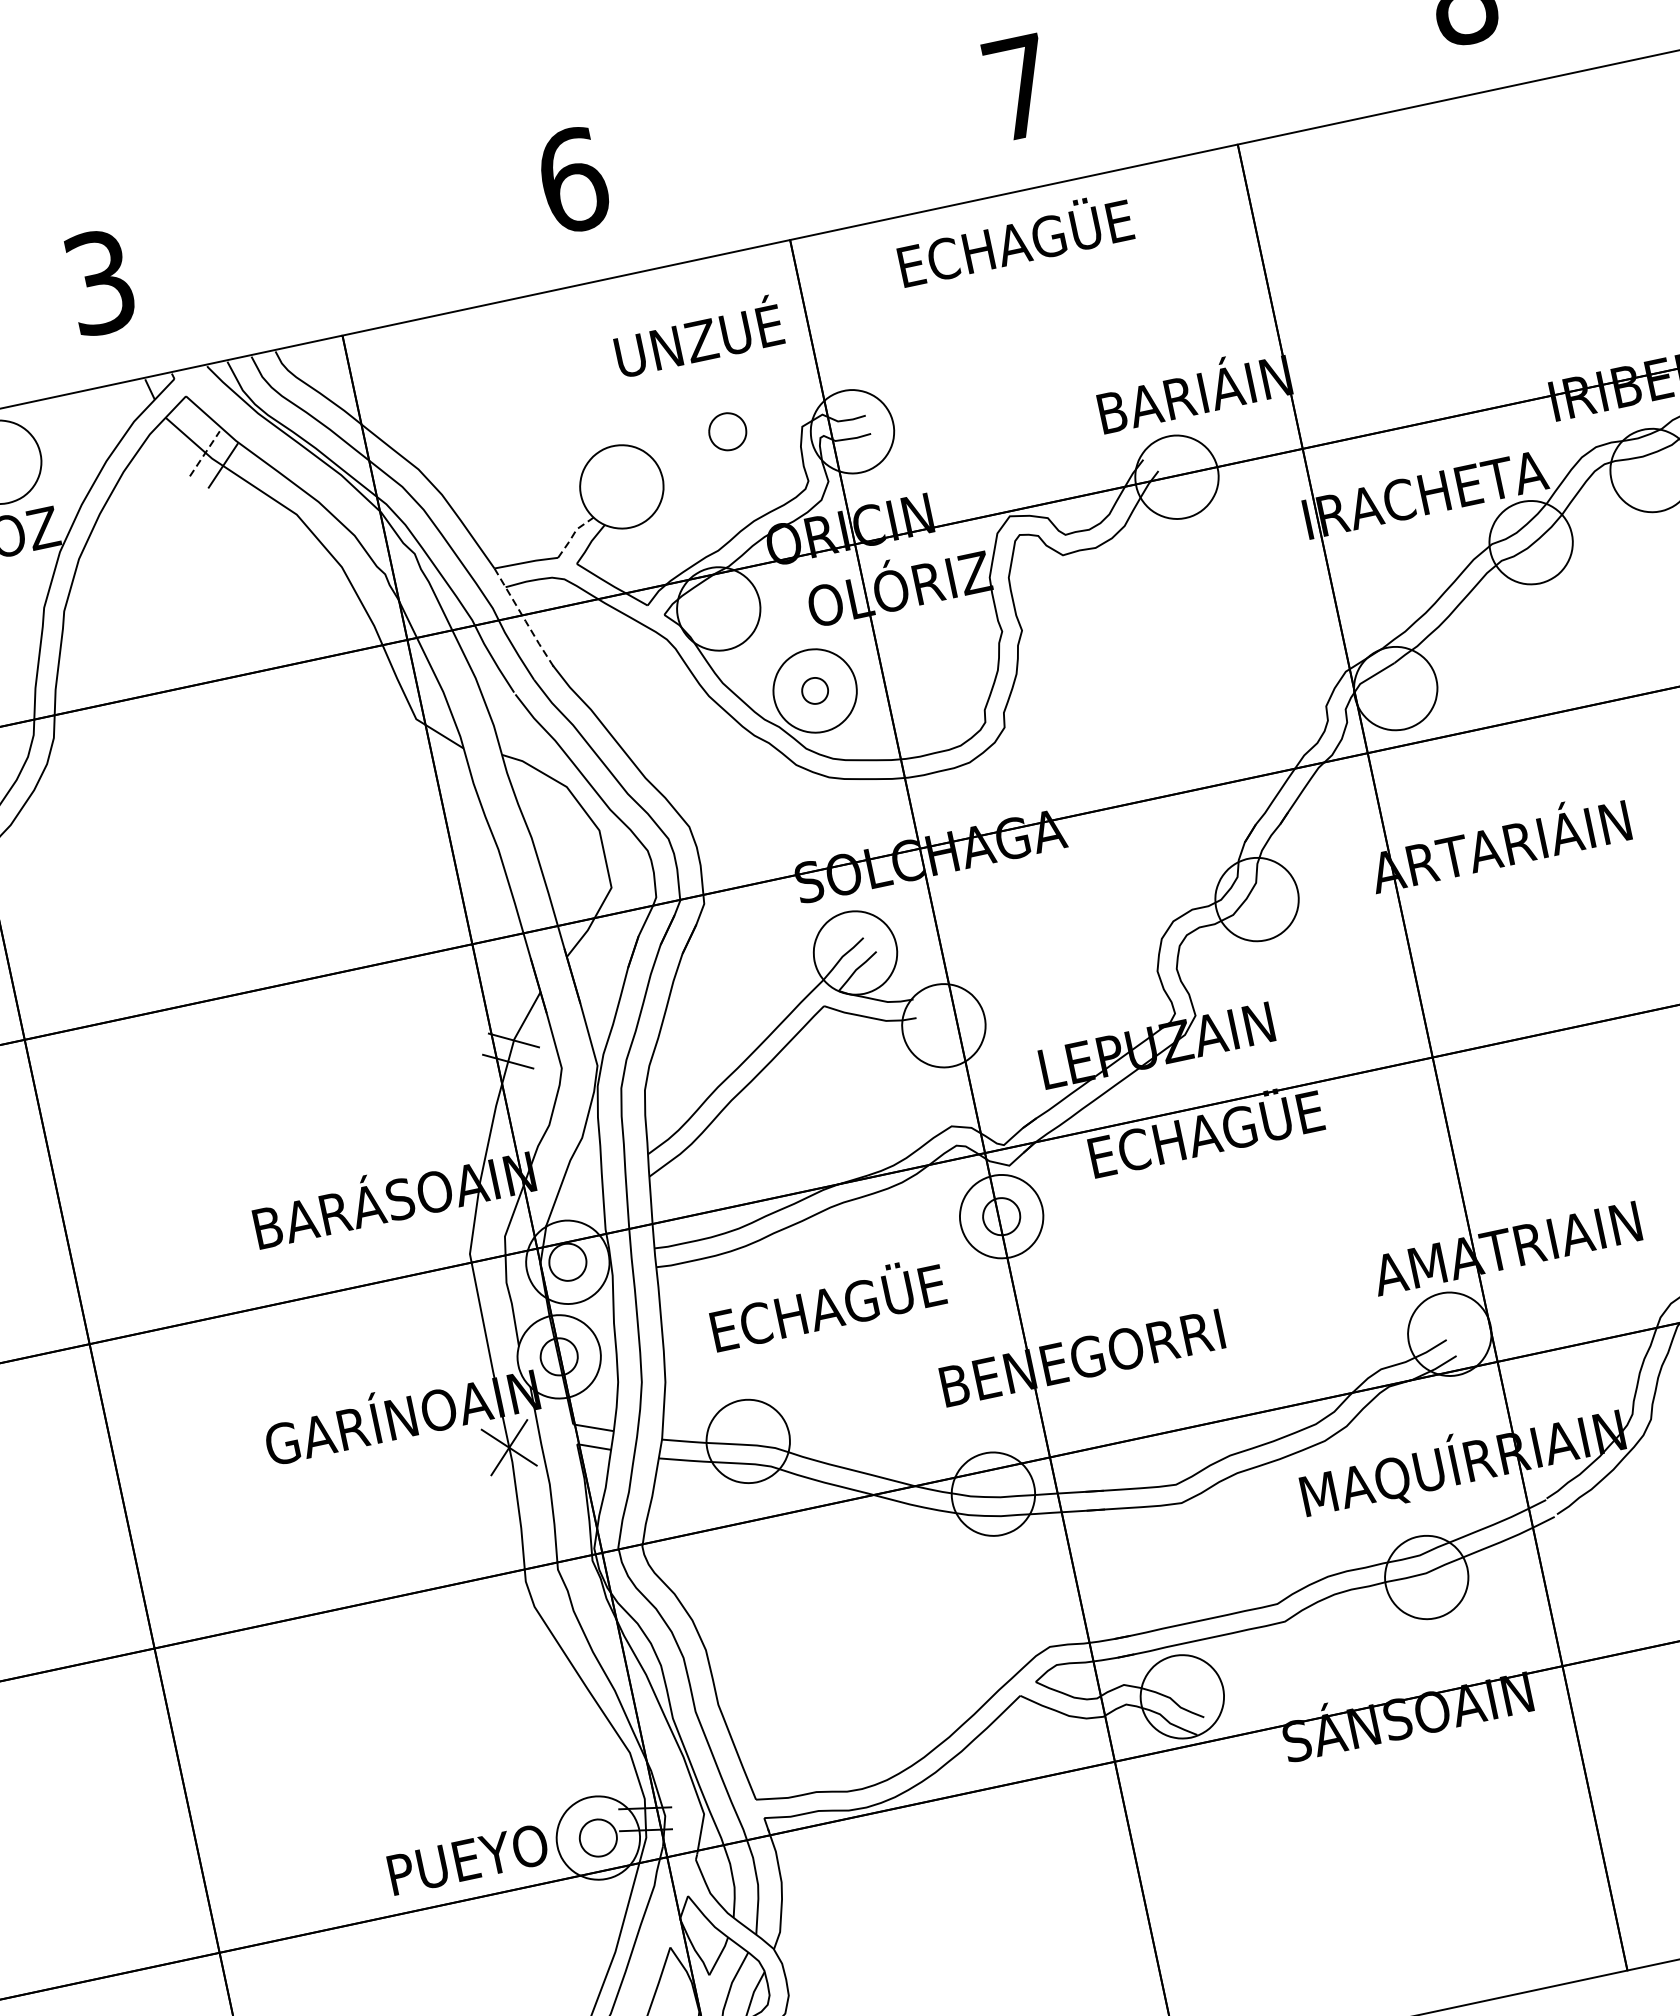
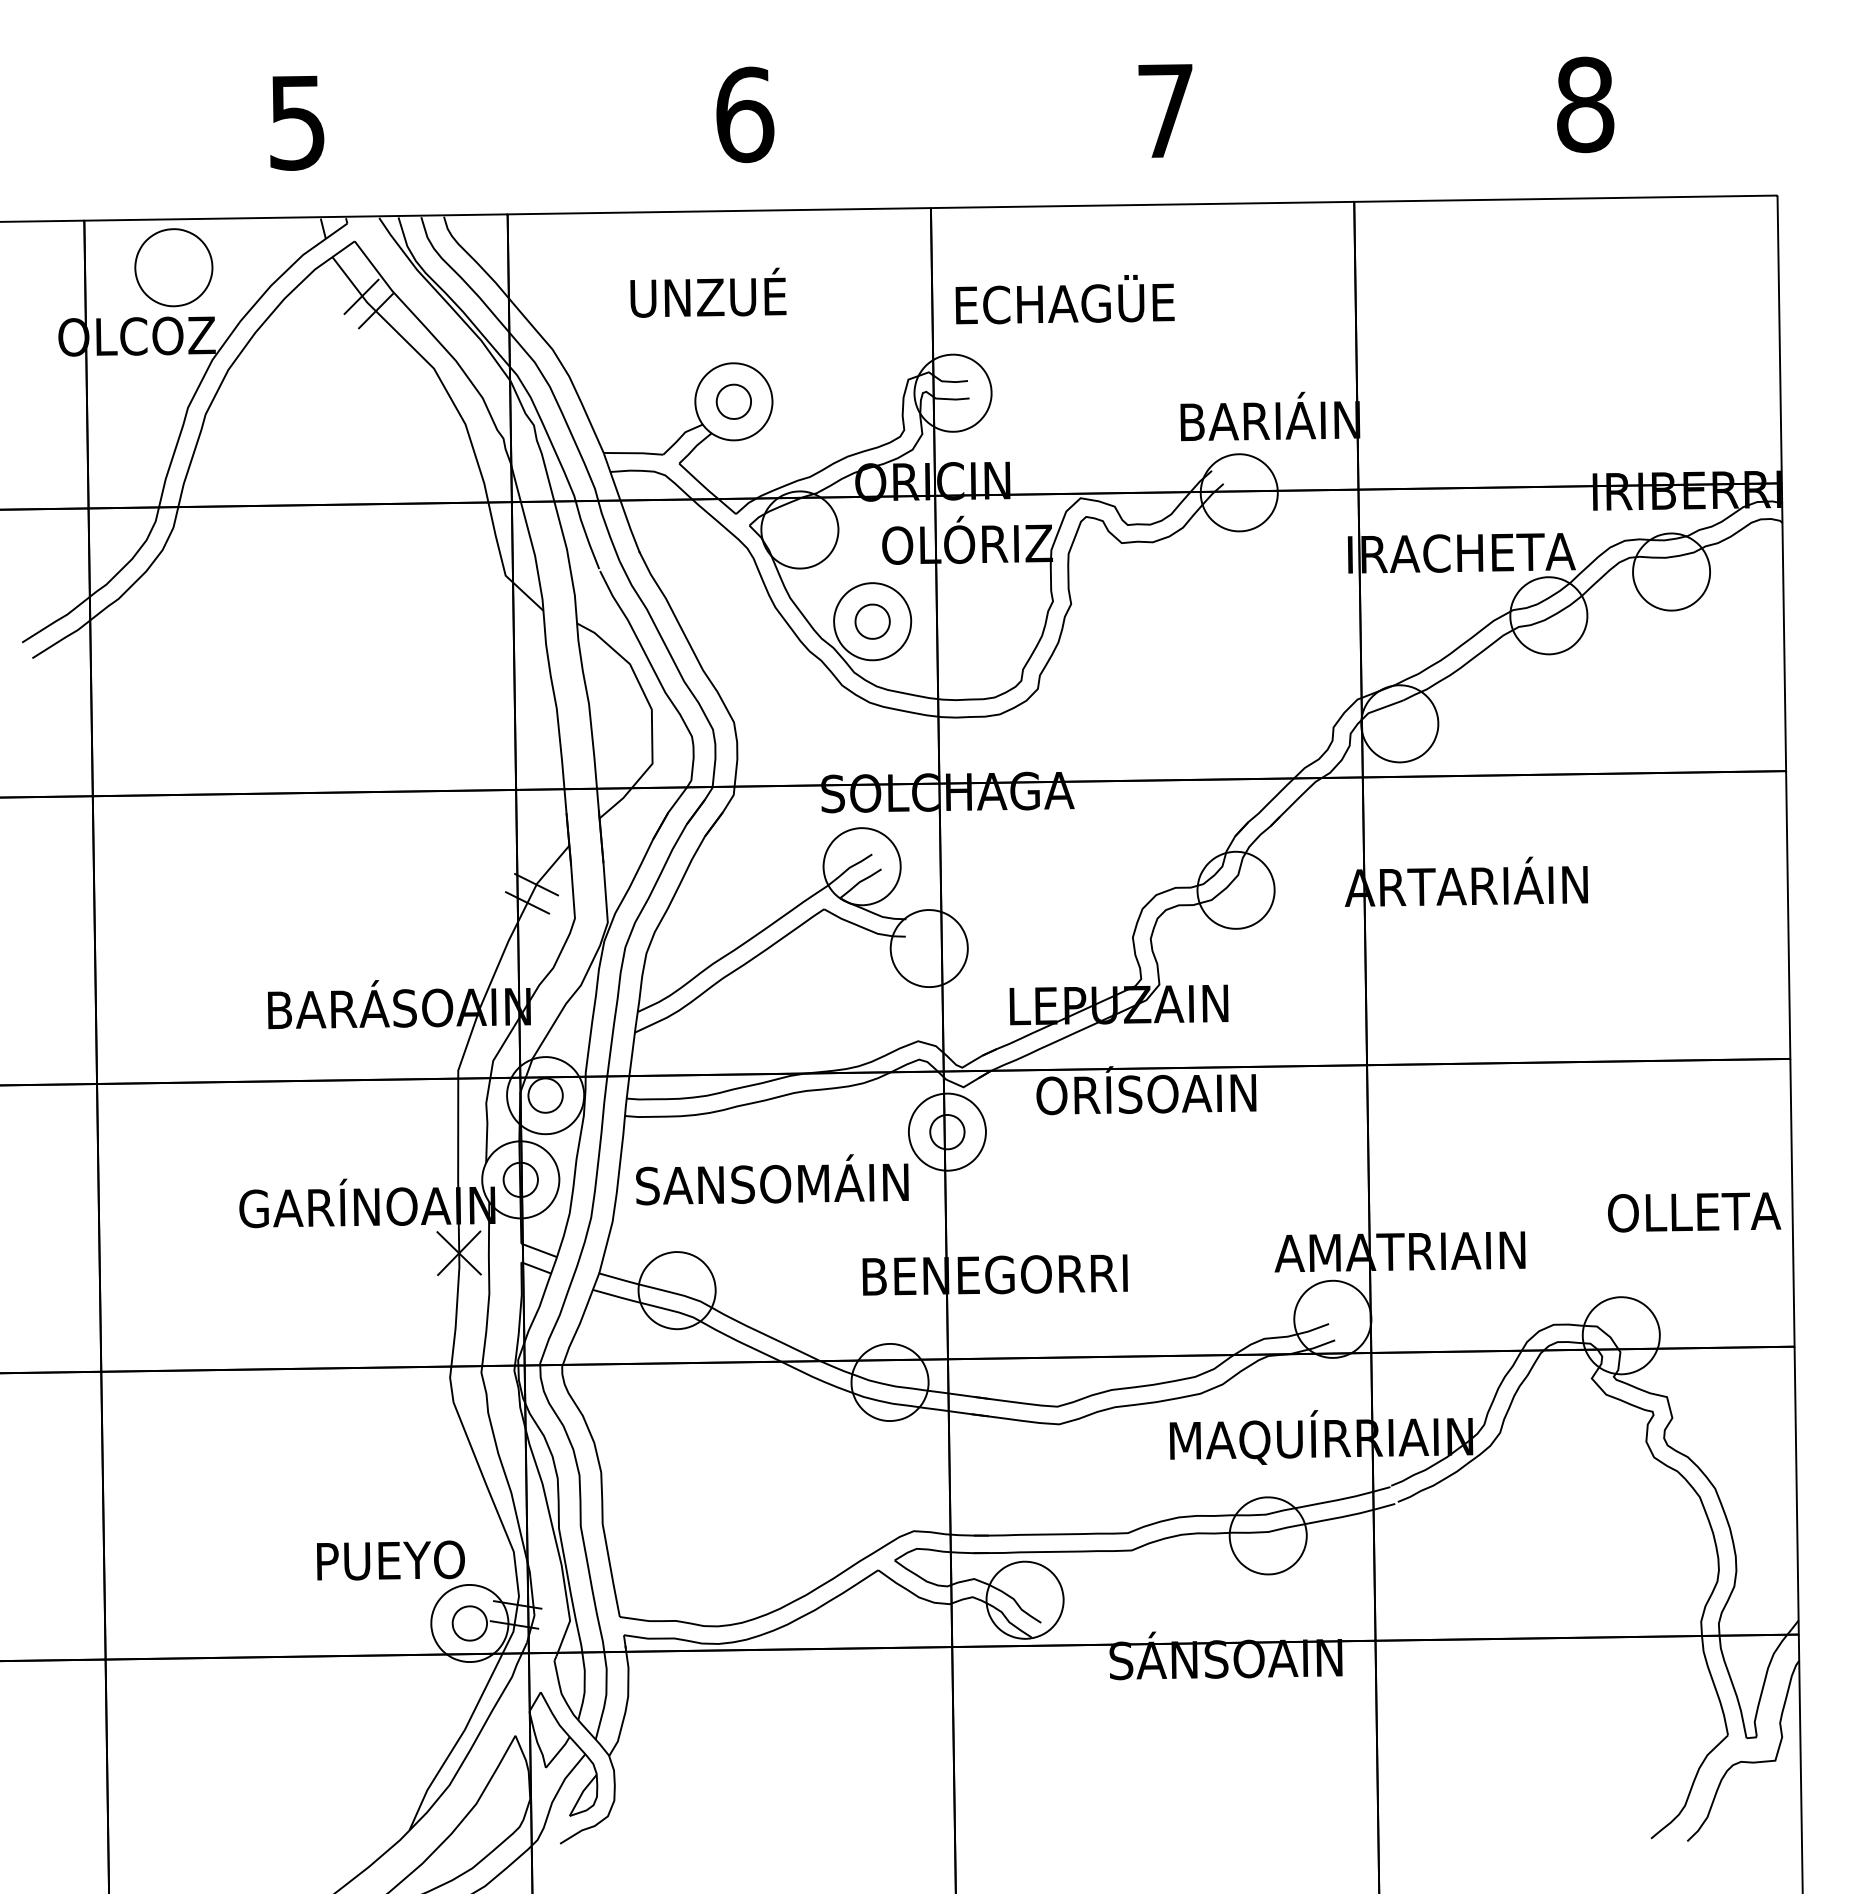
text: (1014, 239) -> (1064, 299), moved
text: (100, 282) -> (297, 122), 3 -> 5
text: (698, 335) -> (708, 292), moved
part: (727, 431) -> (733, 401), moved
line: (204, 453) -> (361, 296), dashed -> solid
line: (573, 534) -> (681, 436), dashed -> solid
line: (524, 619) -> (621, 504), dashed -> solid
part: (814, 690) -> (872, 621), size x1.43
text: (1204, 1130) -> (1146, 1090), ECHAGÜE -> ORÍSOAIN
text: (826, 1303) -> (772, 1179), ECHAGÜE -> SANSOMÁIN
text: (467, 1859) -> (390, 1560), moved

